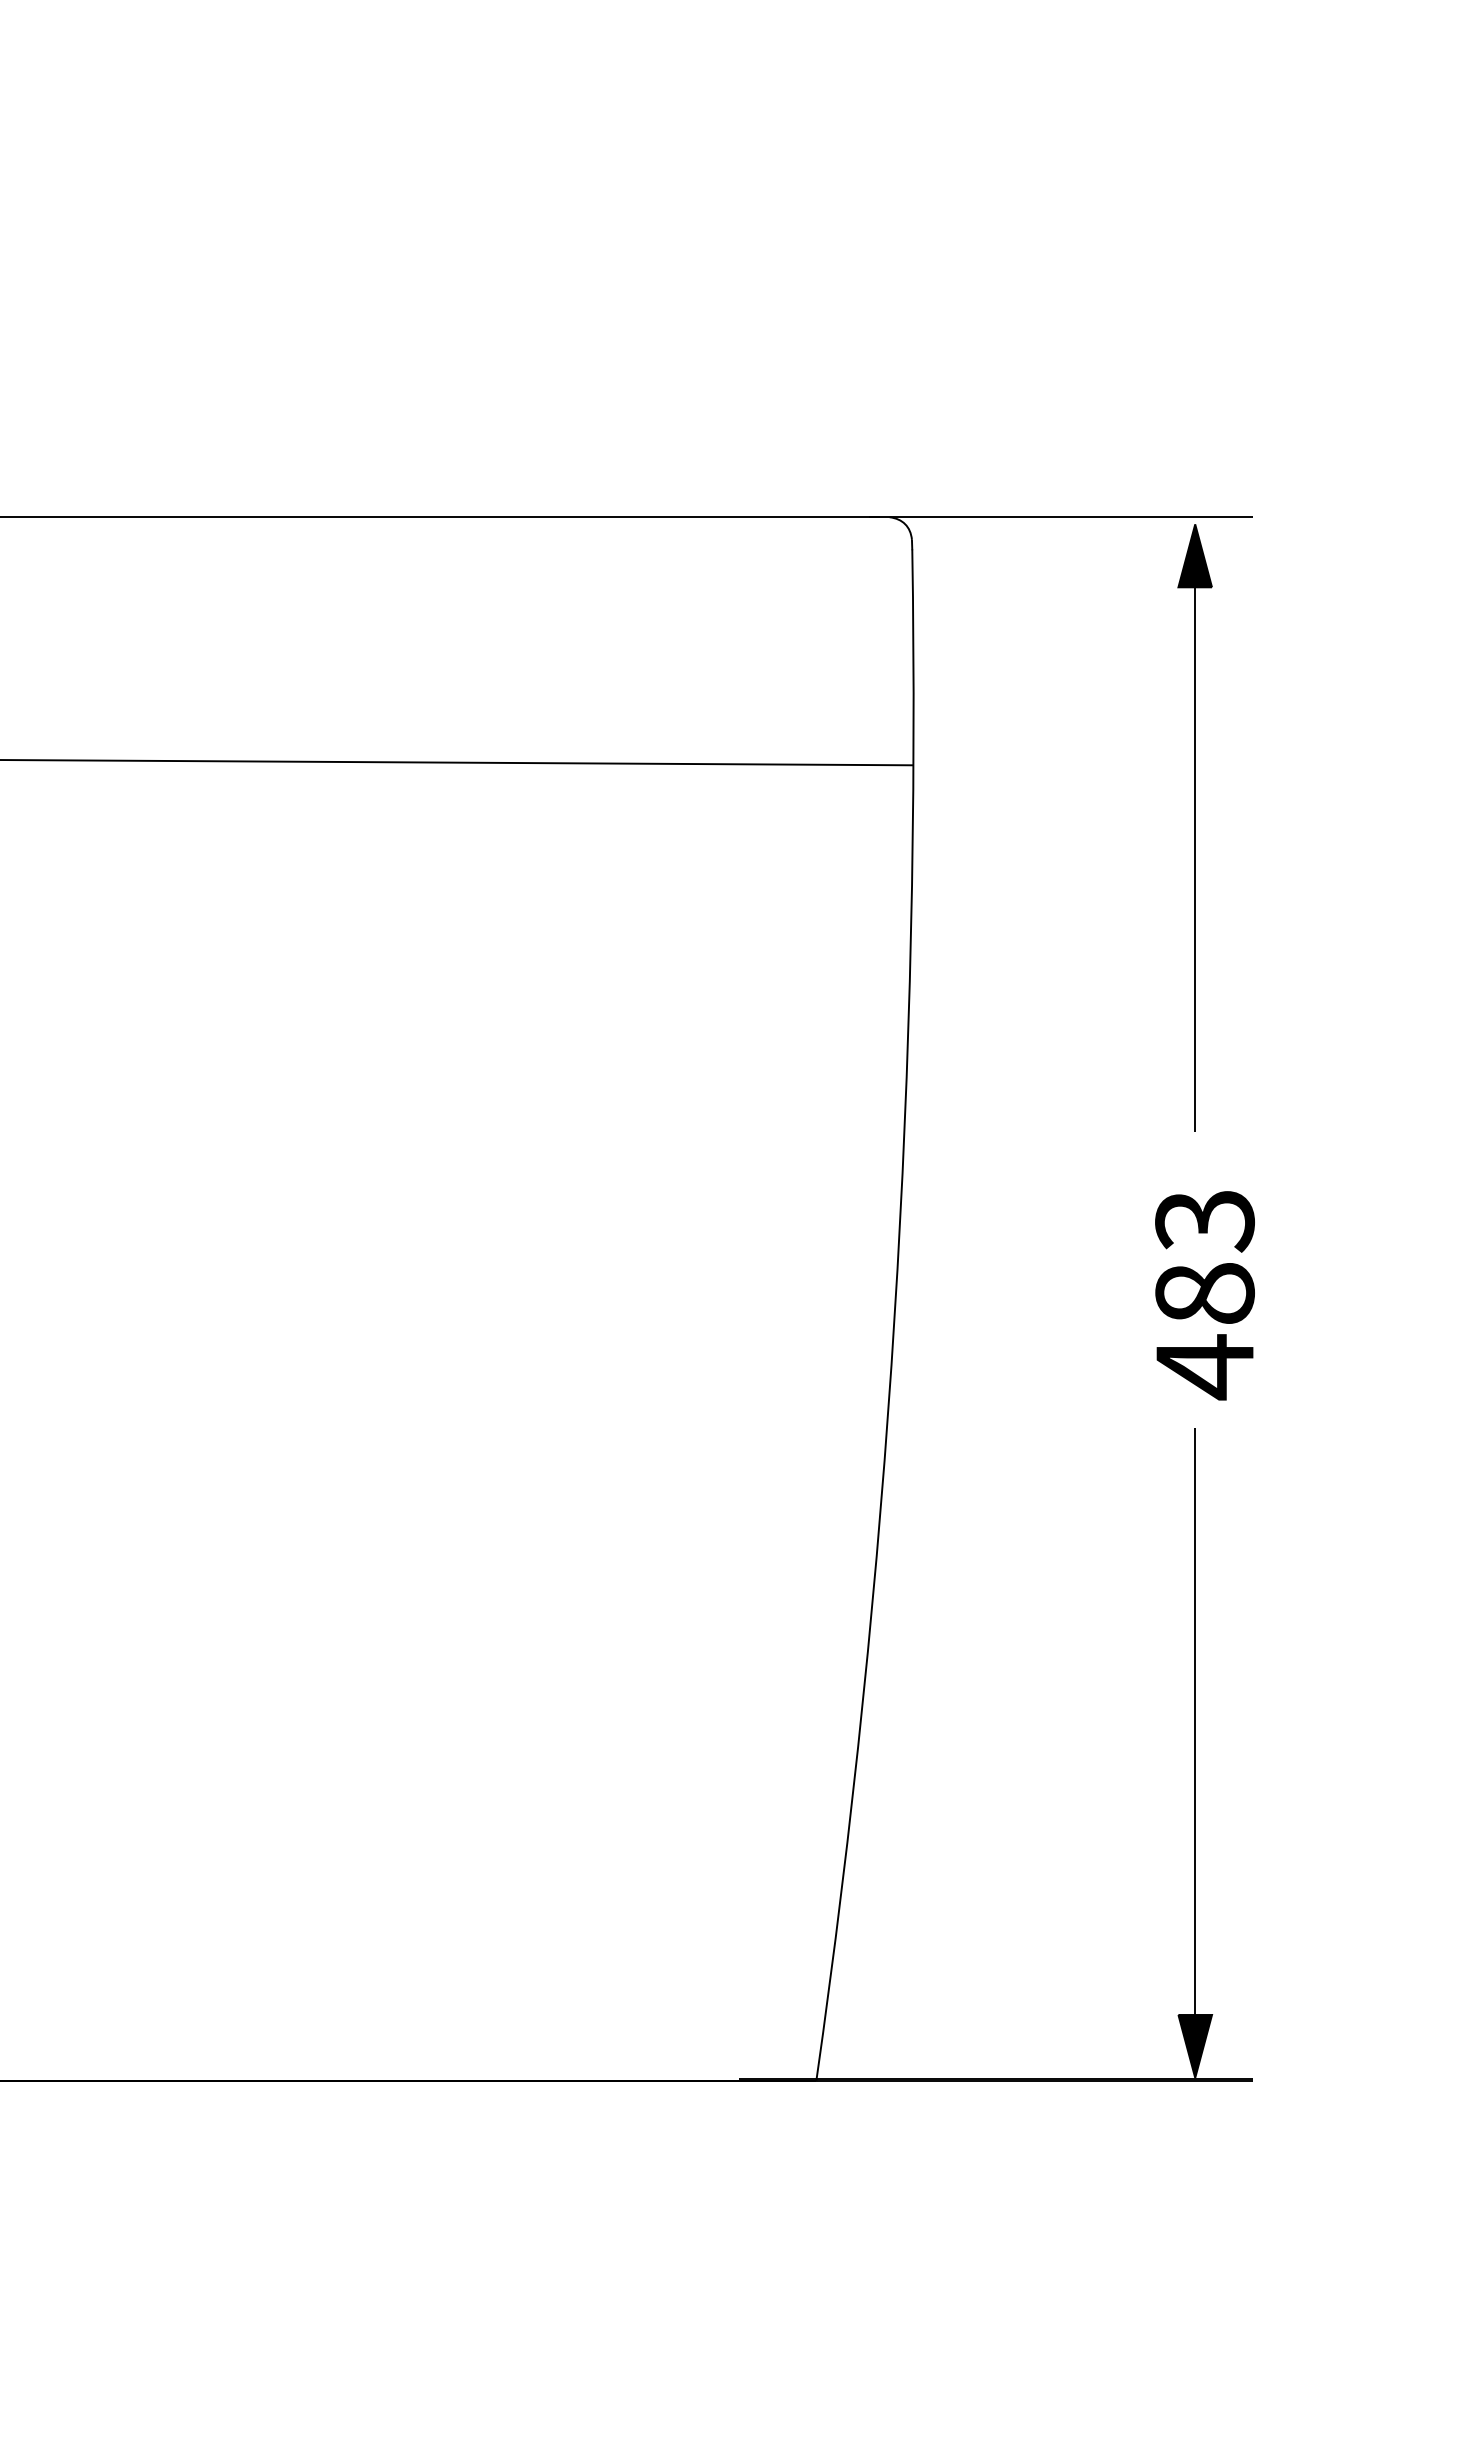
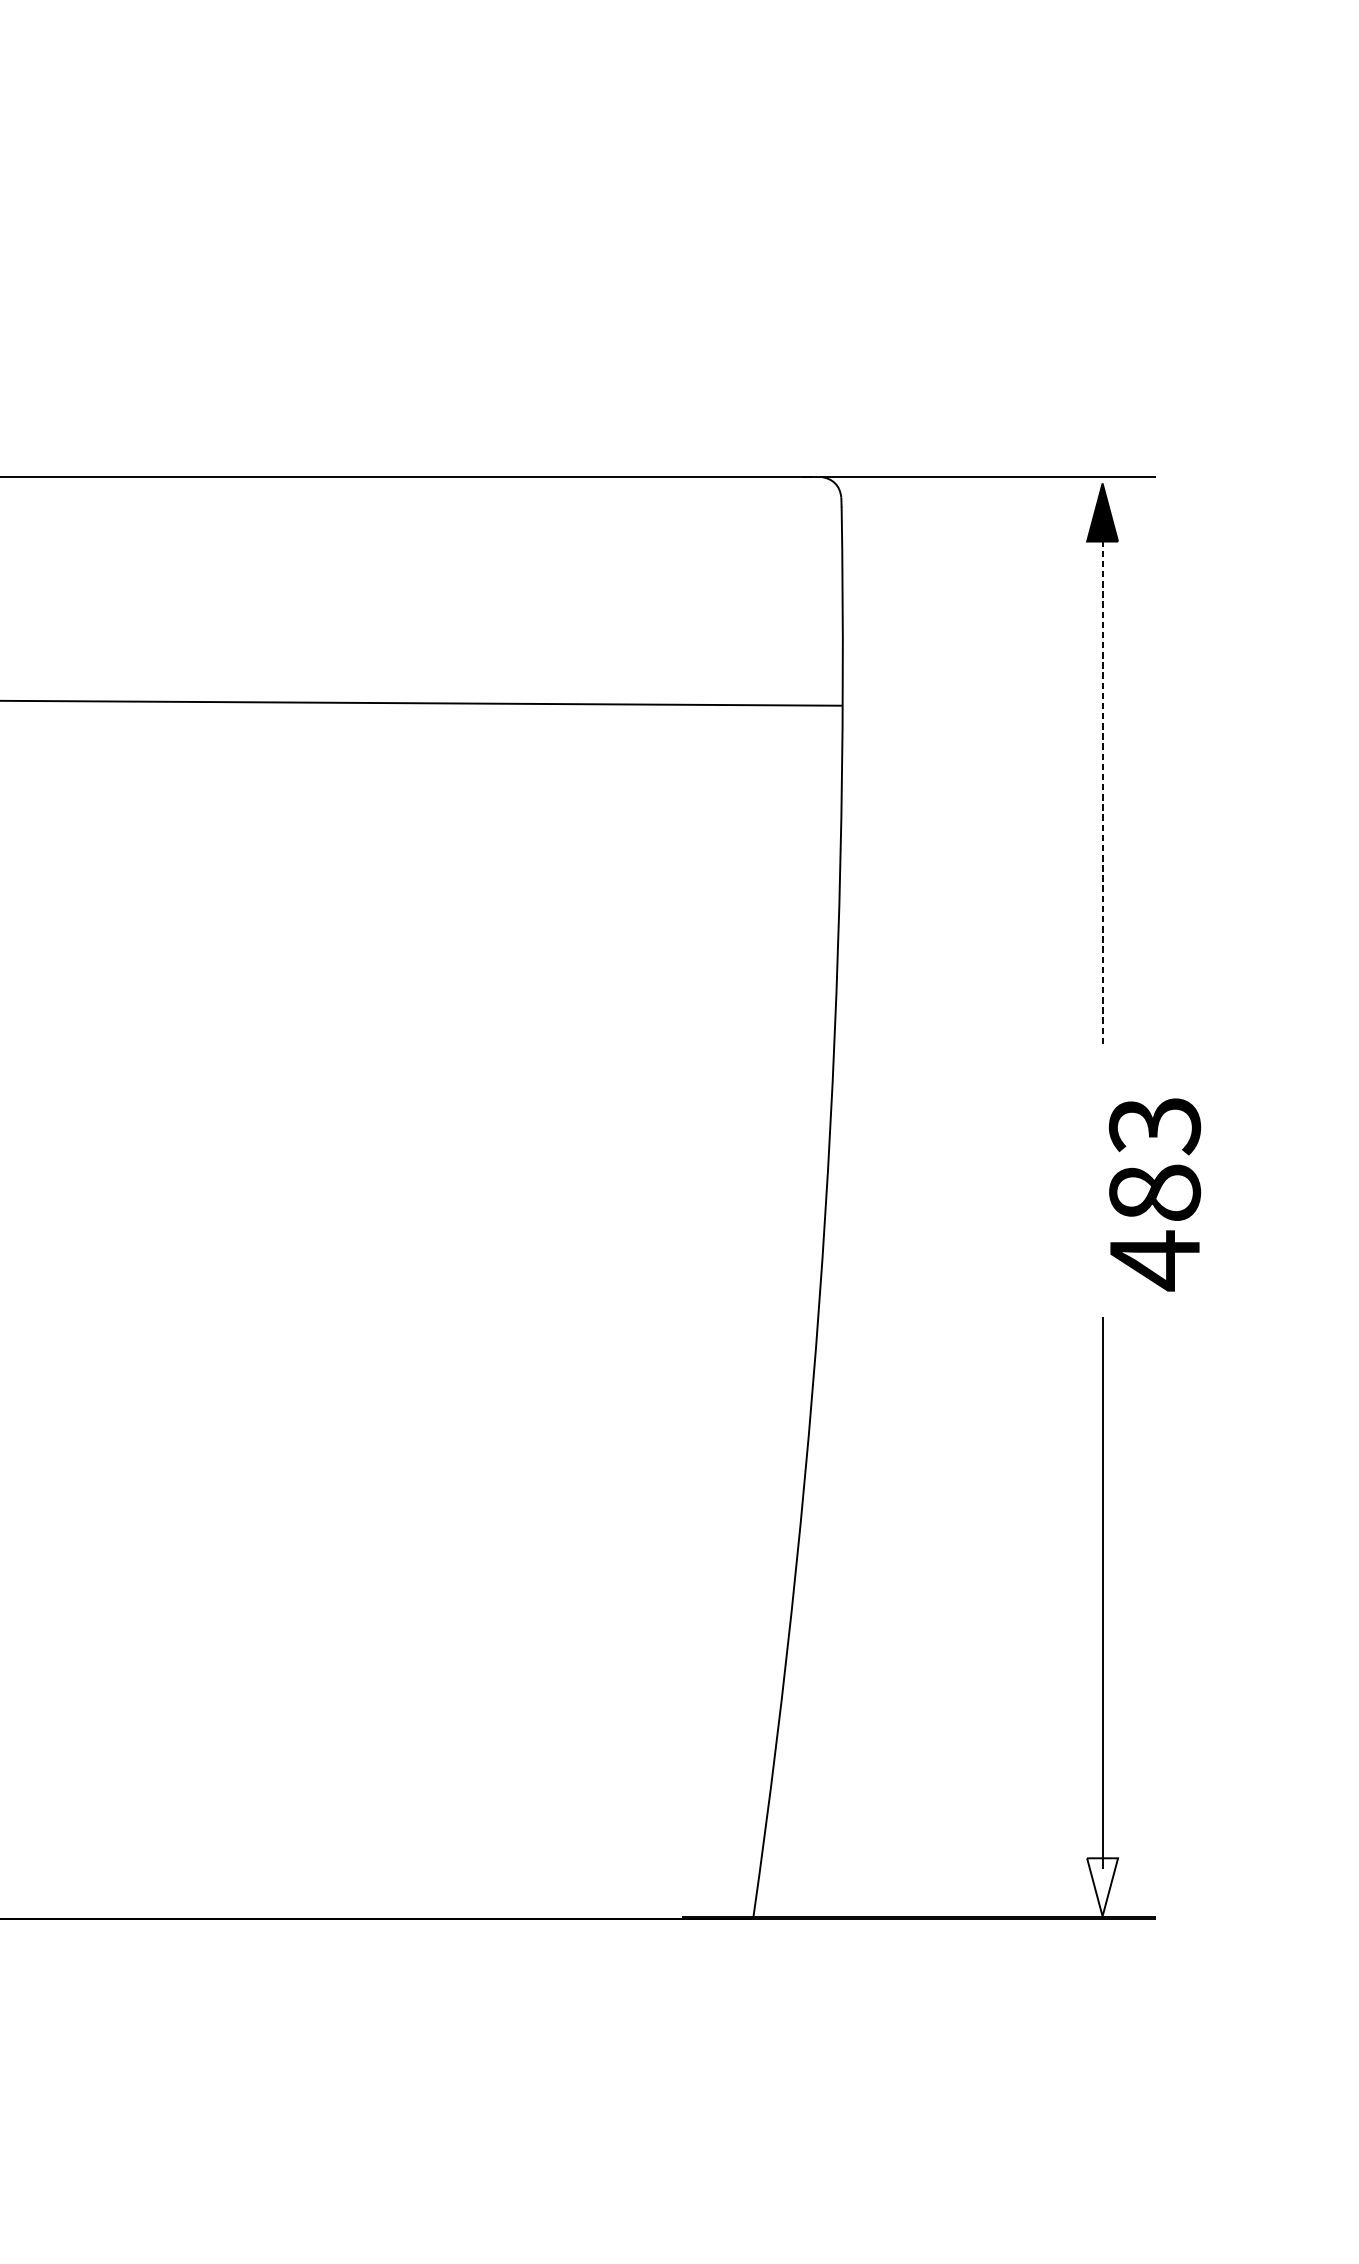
line: (1195, 853) -> (1102, 787), solid -> dashed
text: (1204, 1295) -> (1154, 1194), moved
fill: (1195, 2045) -> (1102, 1886), removed

